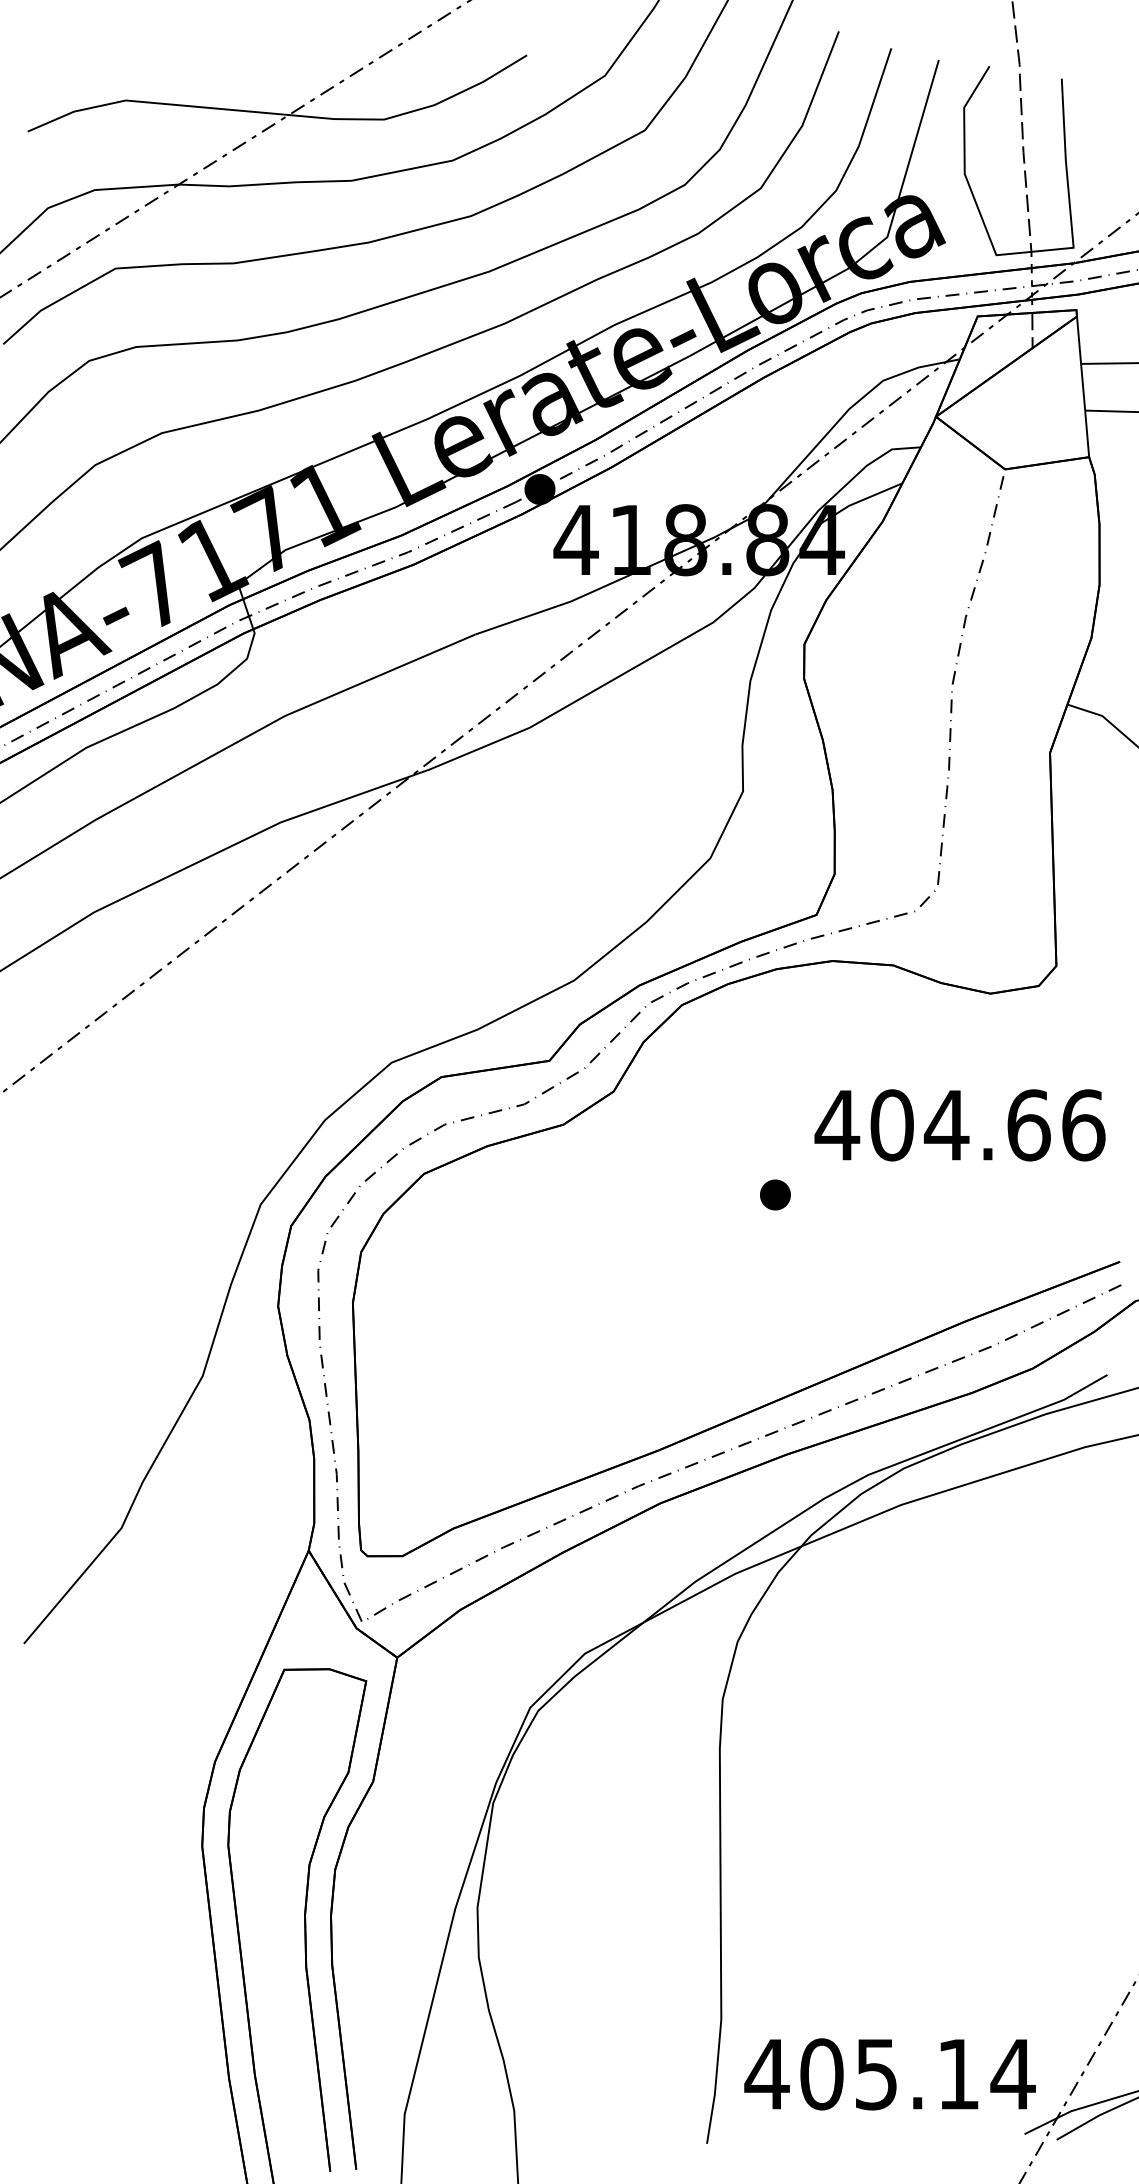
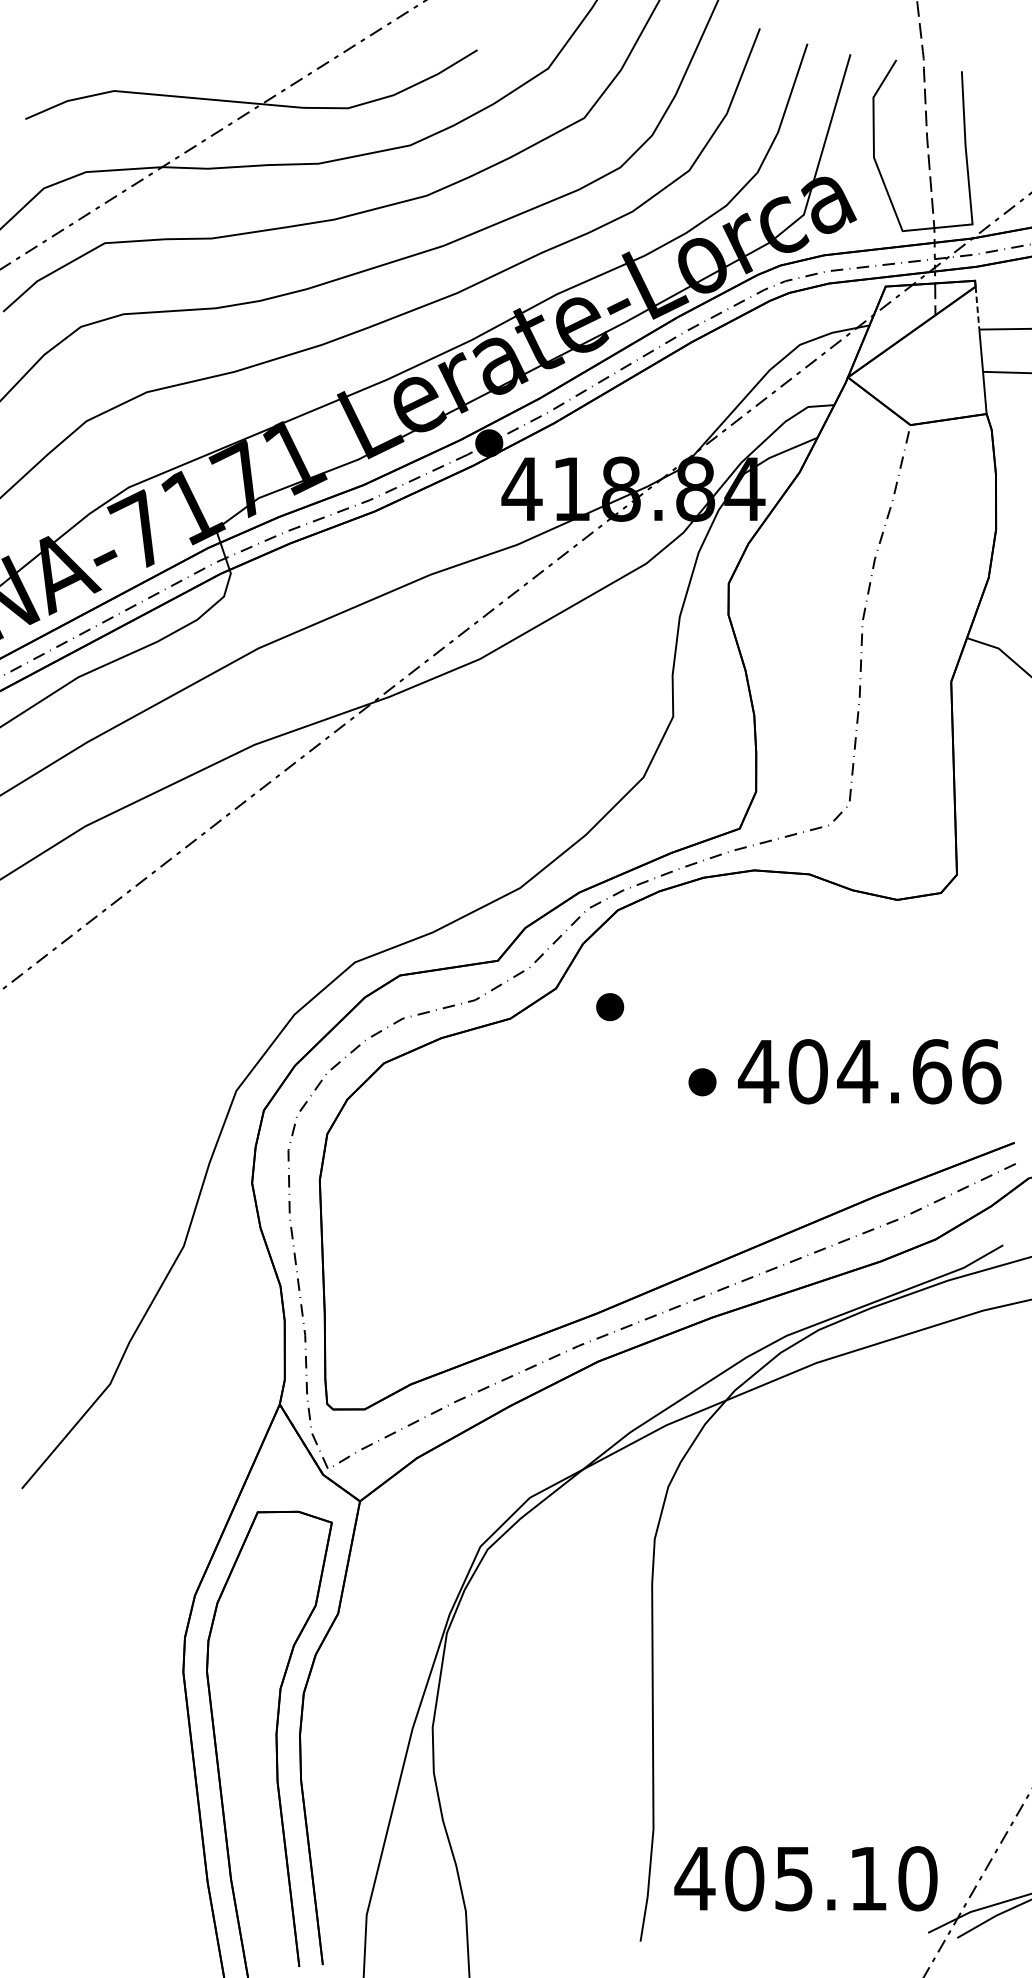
line: (1079, 340) -> (977, 308), solid -> dashed
part: (673, 1111) -> (610, 1006), added
text: (959, 1125) -> (869, 1071), moved
text: (1012, 2074) -> (917, 1878), 405.14 -> 405.10

